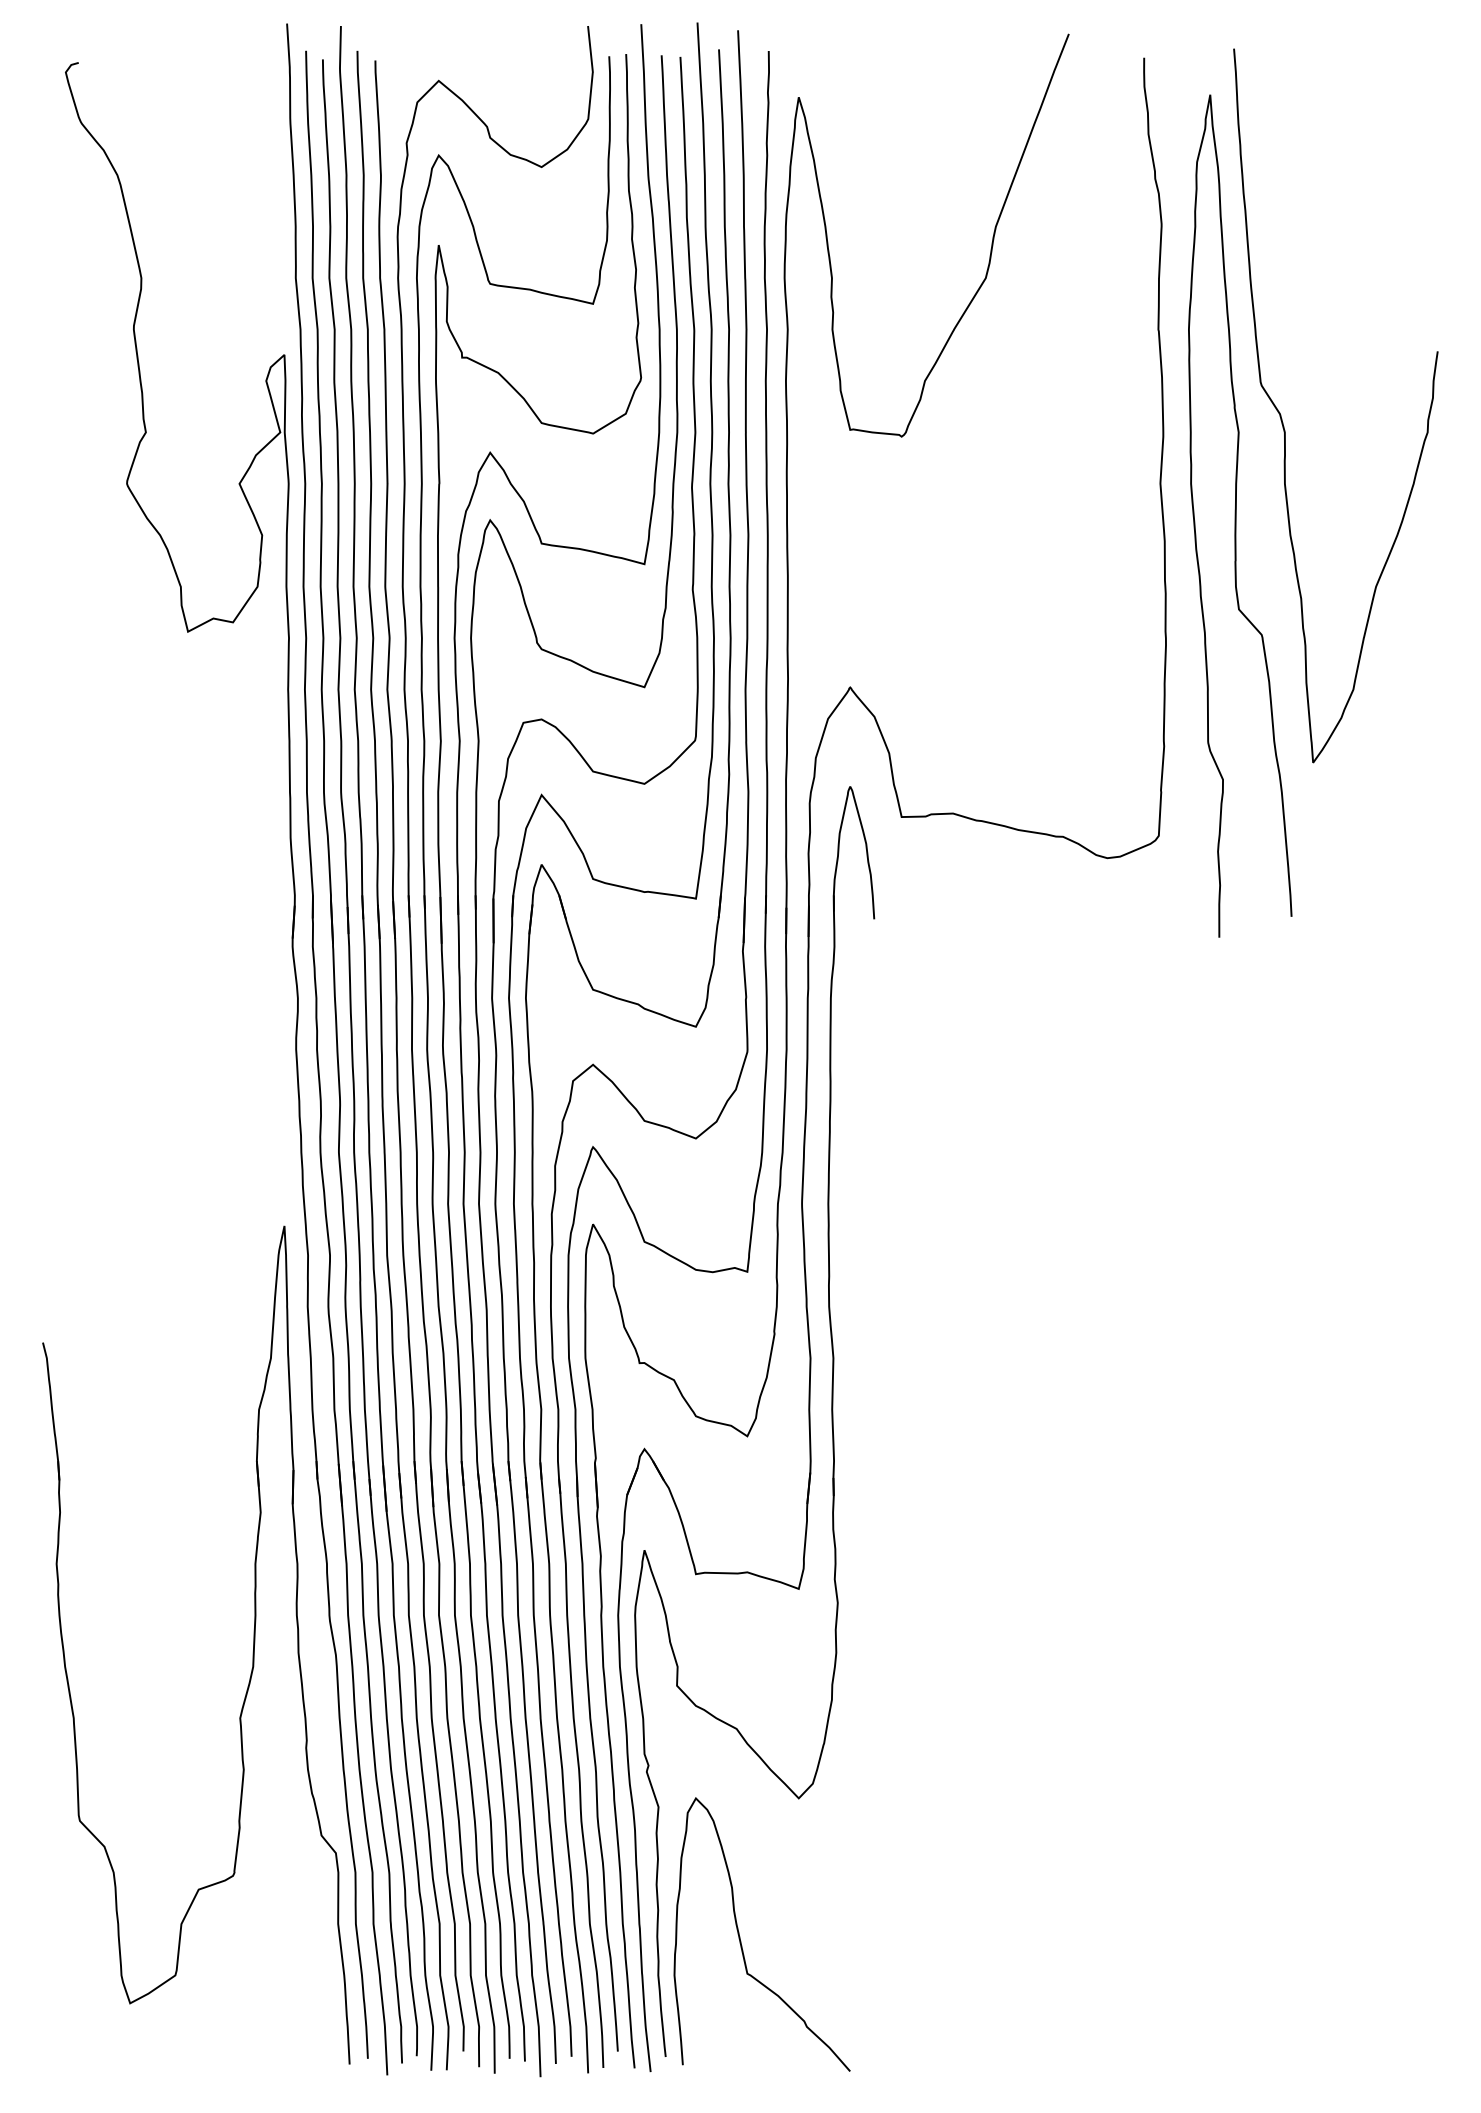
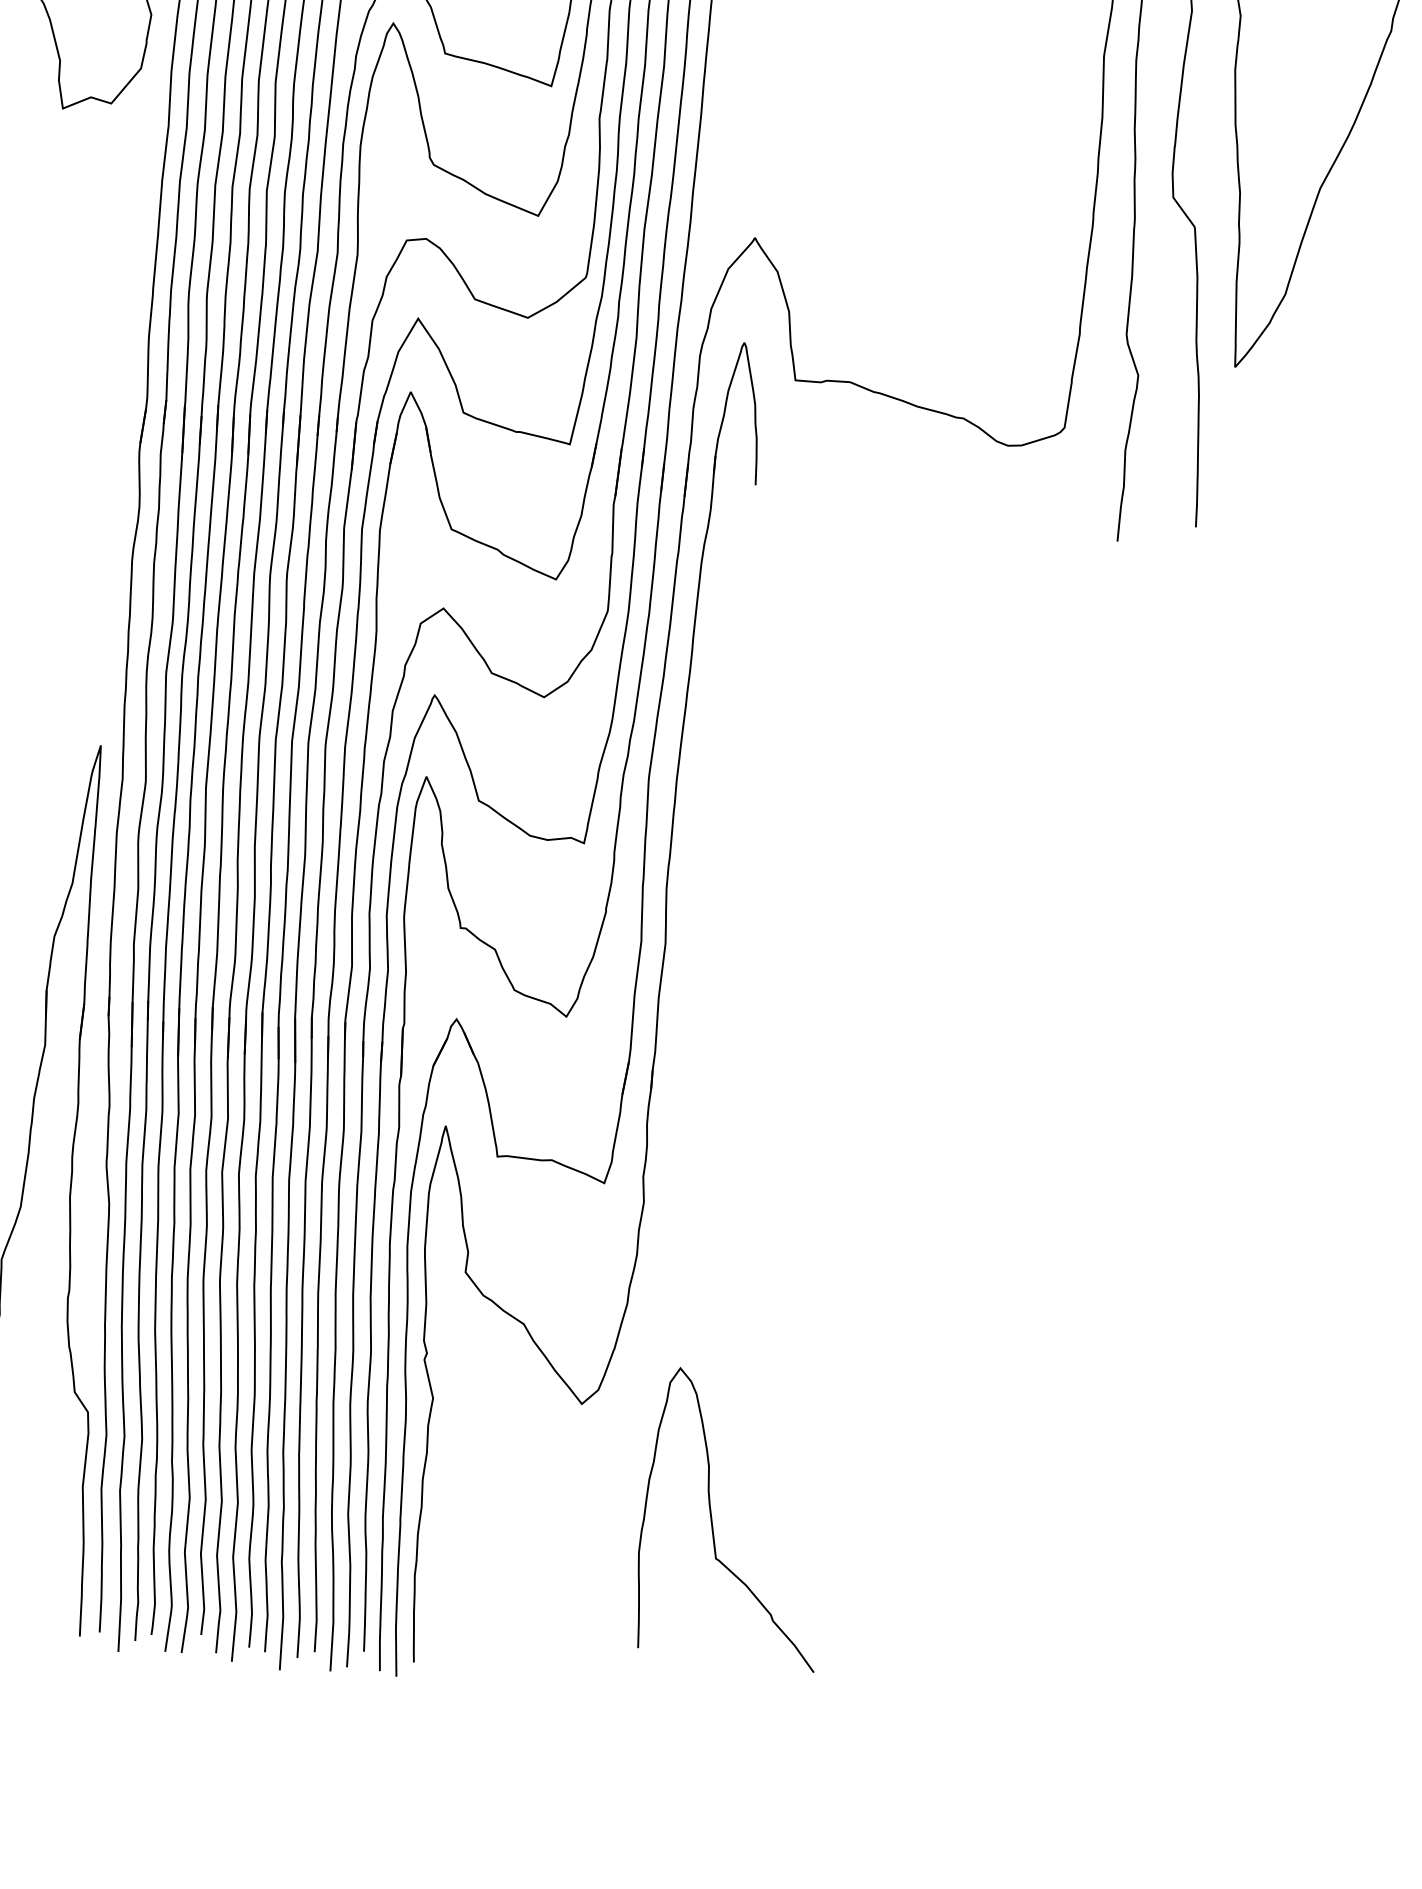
curve: (740, 1936) -> (712, 1518), moved

